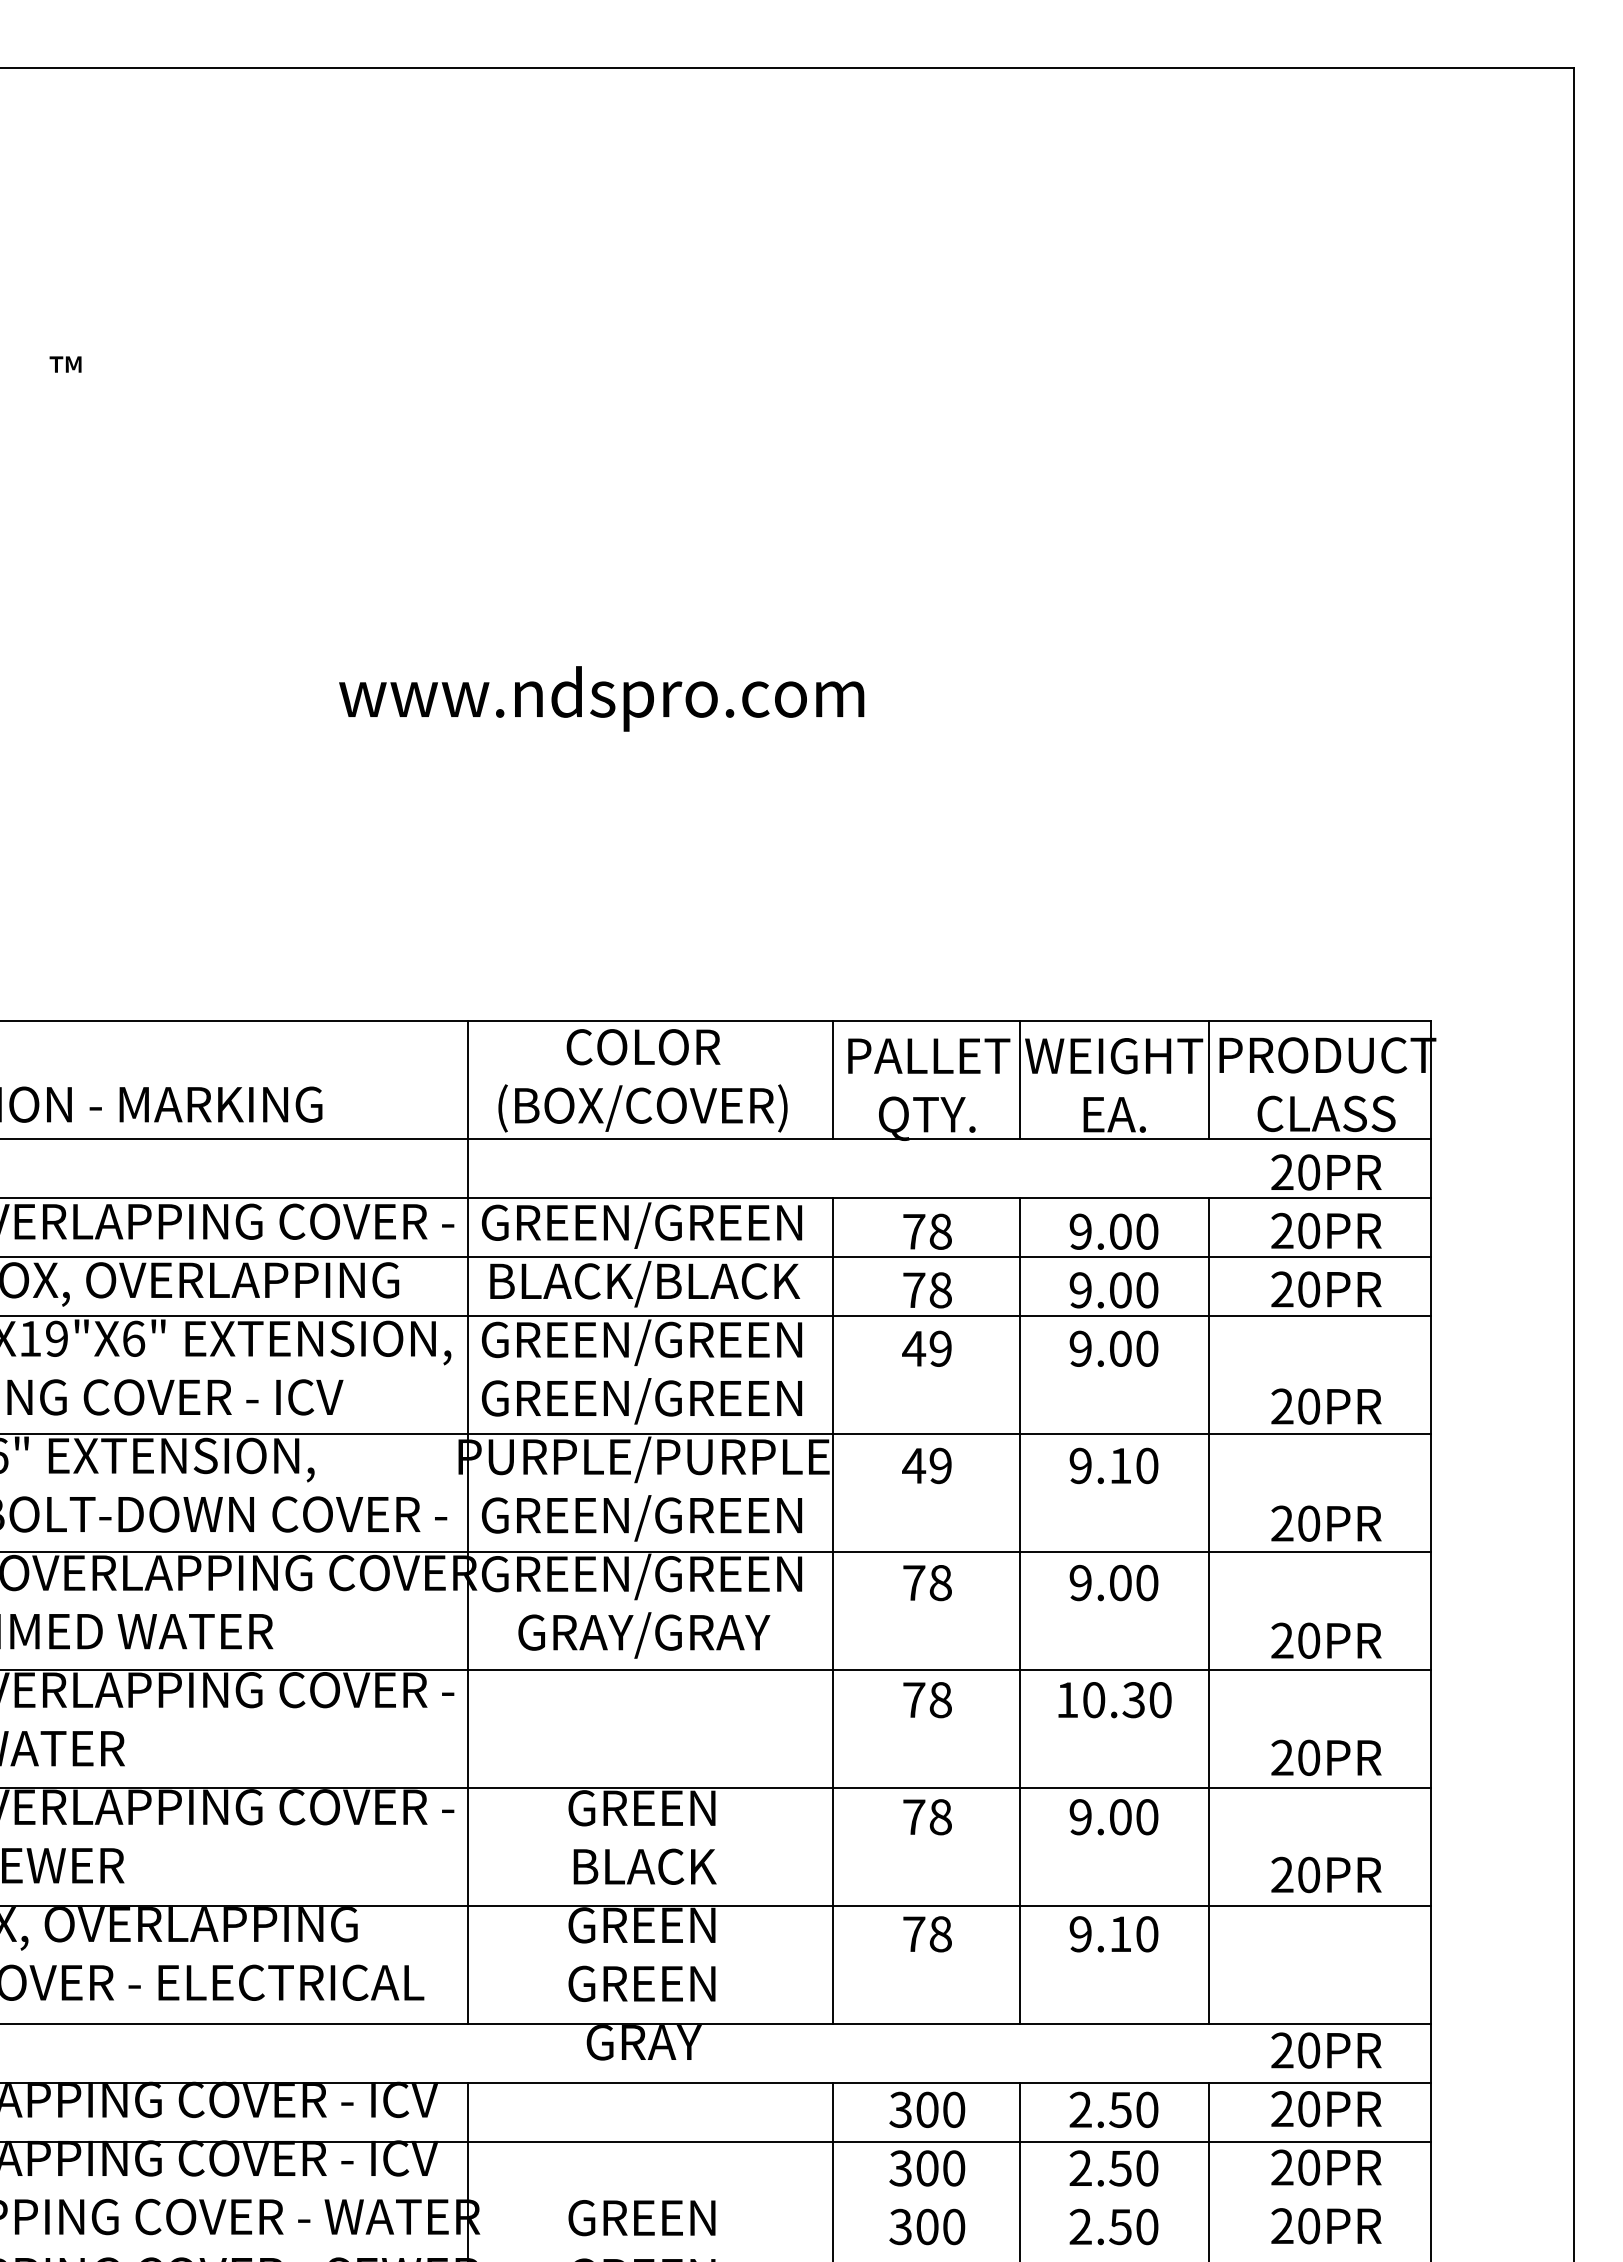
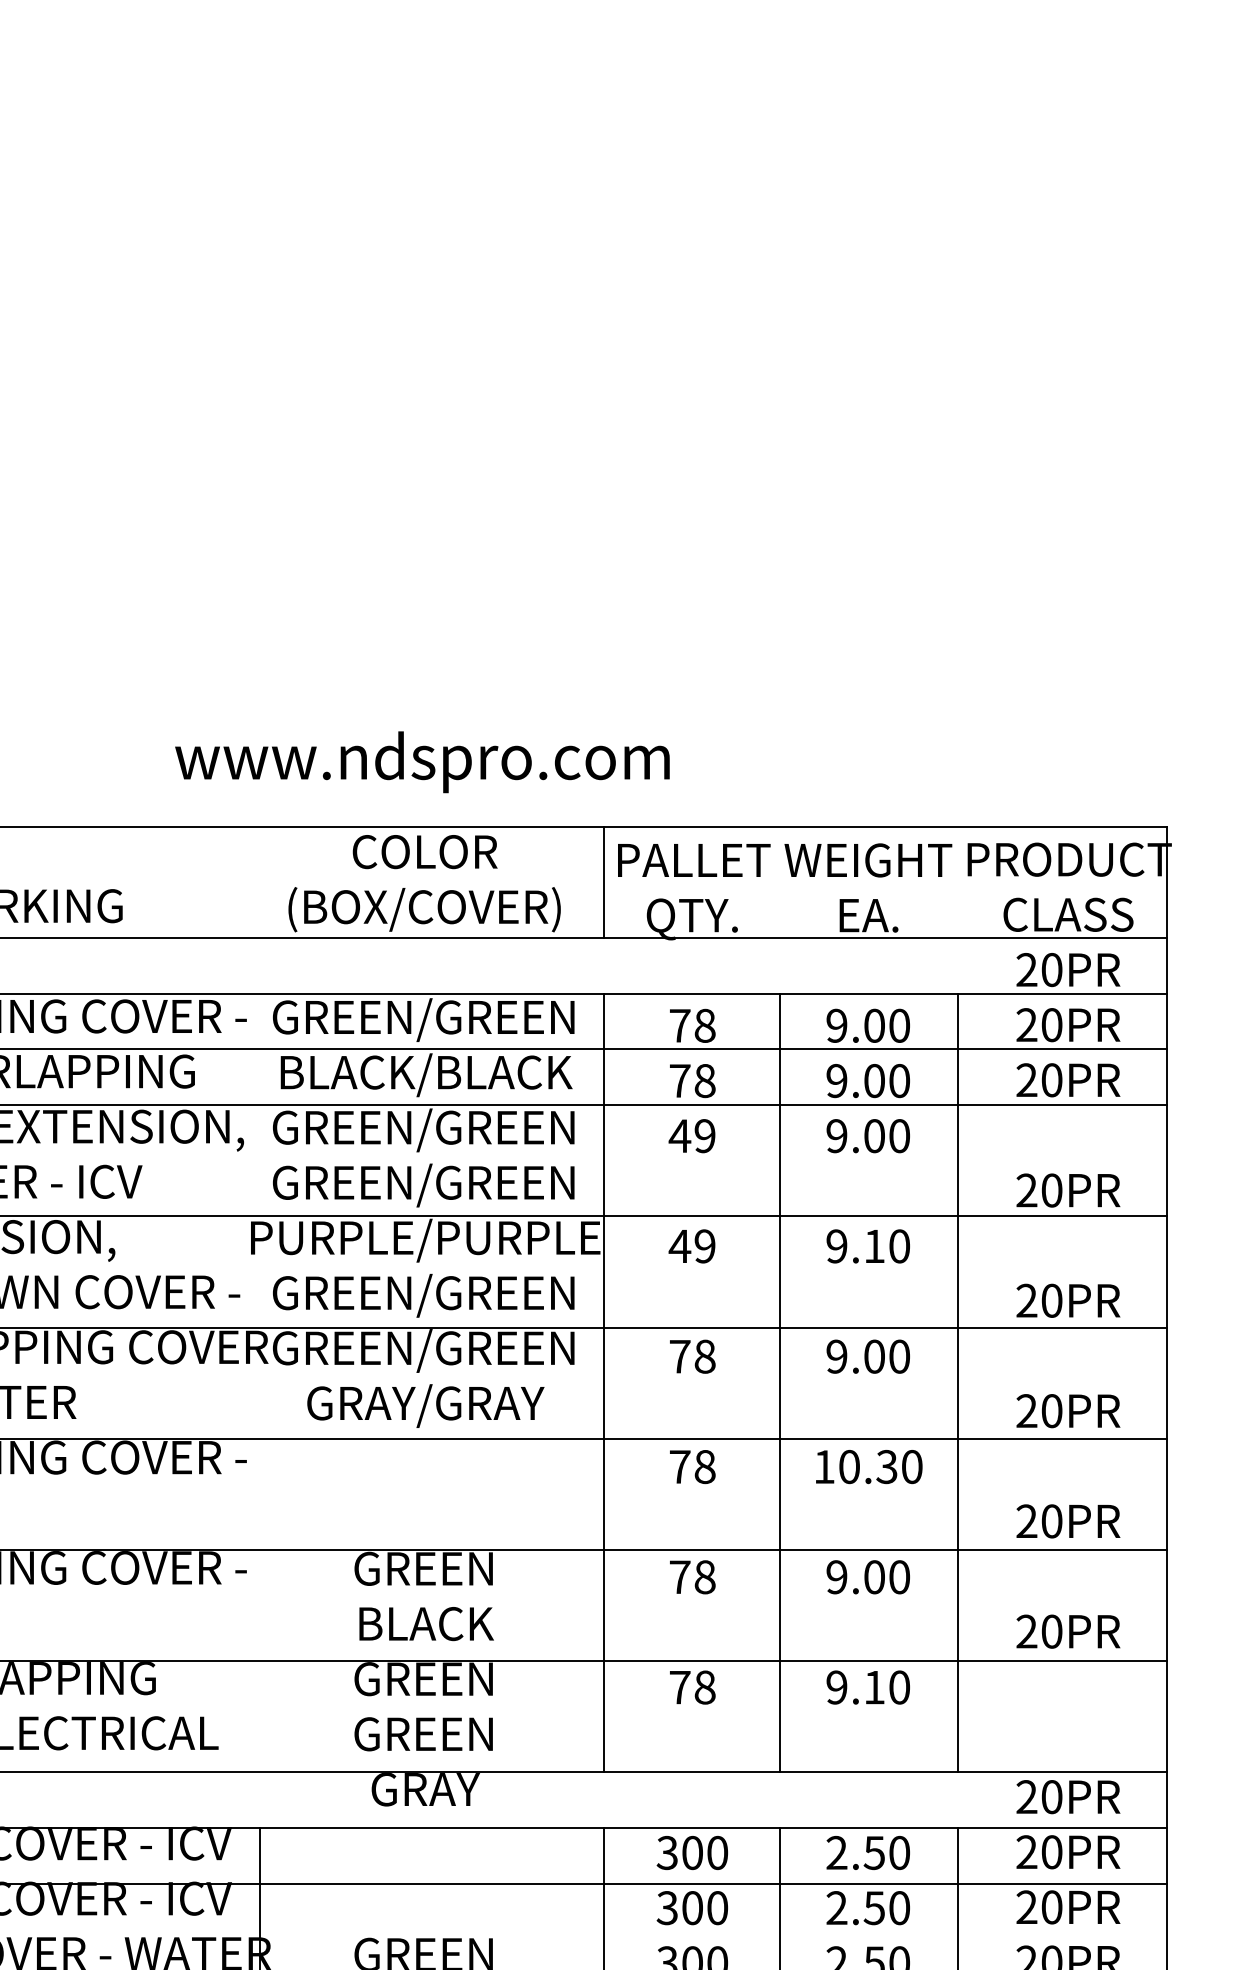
text: (601, 698) -> (422, 761), moved
line: (1020, 1079) -> (780, 882), removed
line: (1208, 1079) -> (957, 882), removed
line: (468, 1522) -> (260, 1299), removed

